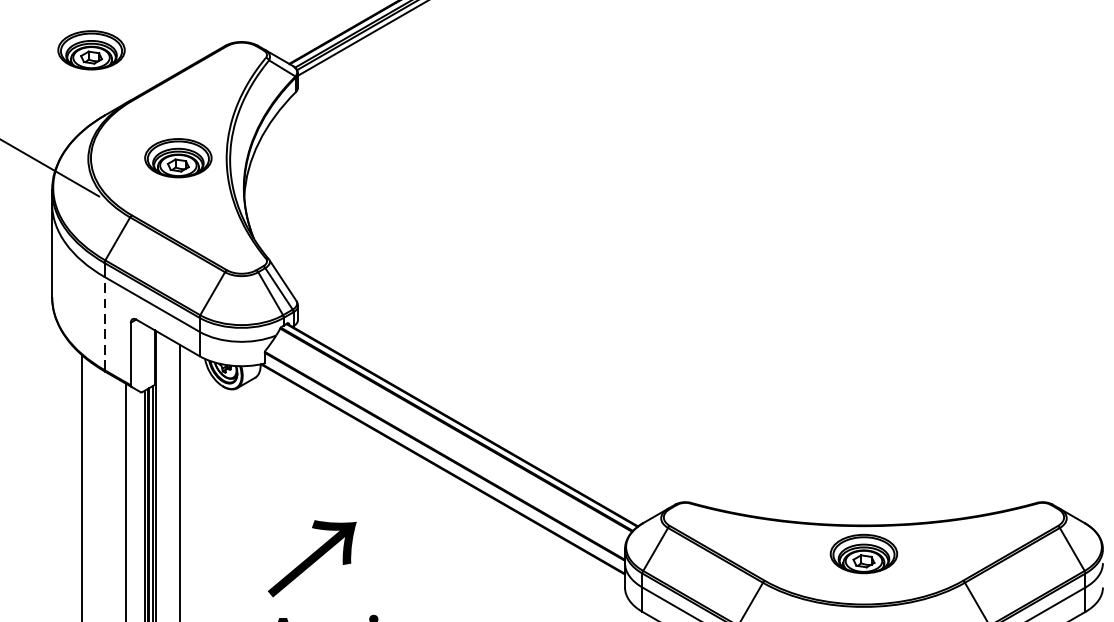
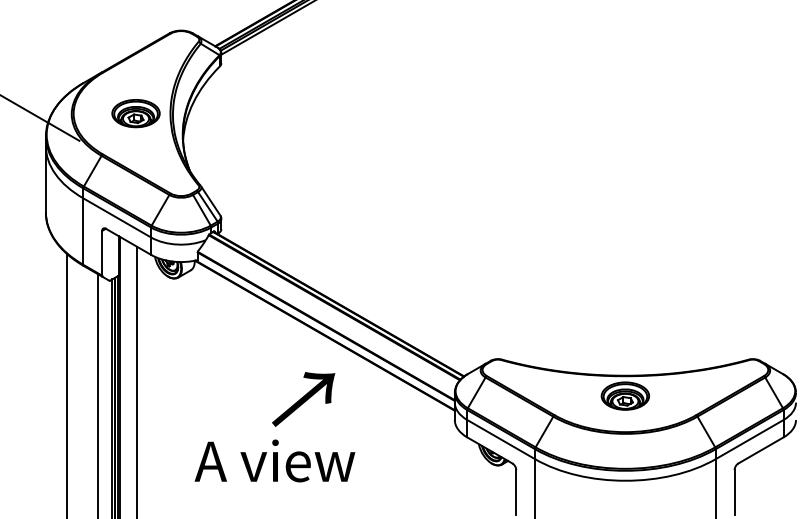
part: (90, 50) -> (73, 36), removed
line: (104, 323) -> (83, 231), dashed -> solid
text: (312, 558) -> (303, 399), moved

